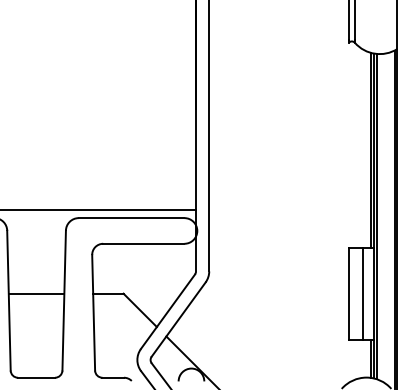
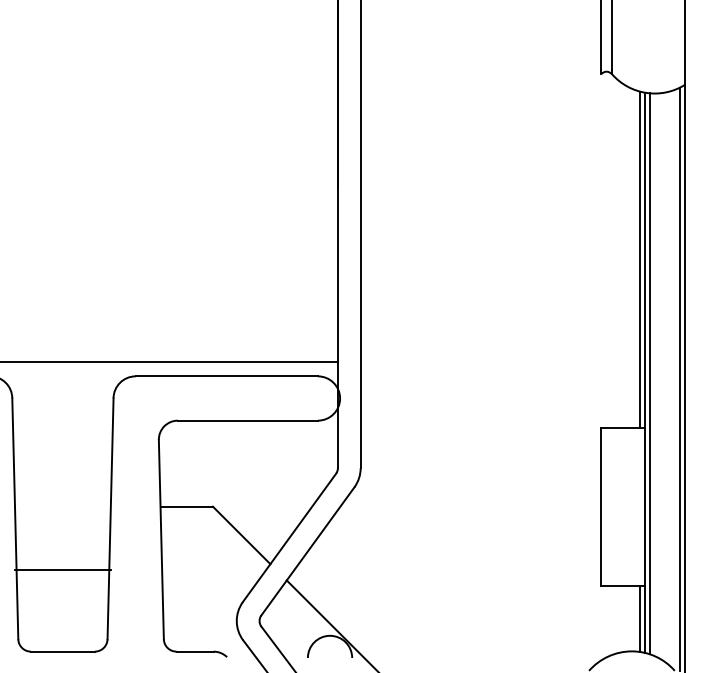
line: (36, 293) -> (62, 570), moved
line: (363, 293) -> (626, 506), removed

